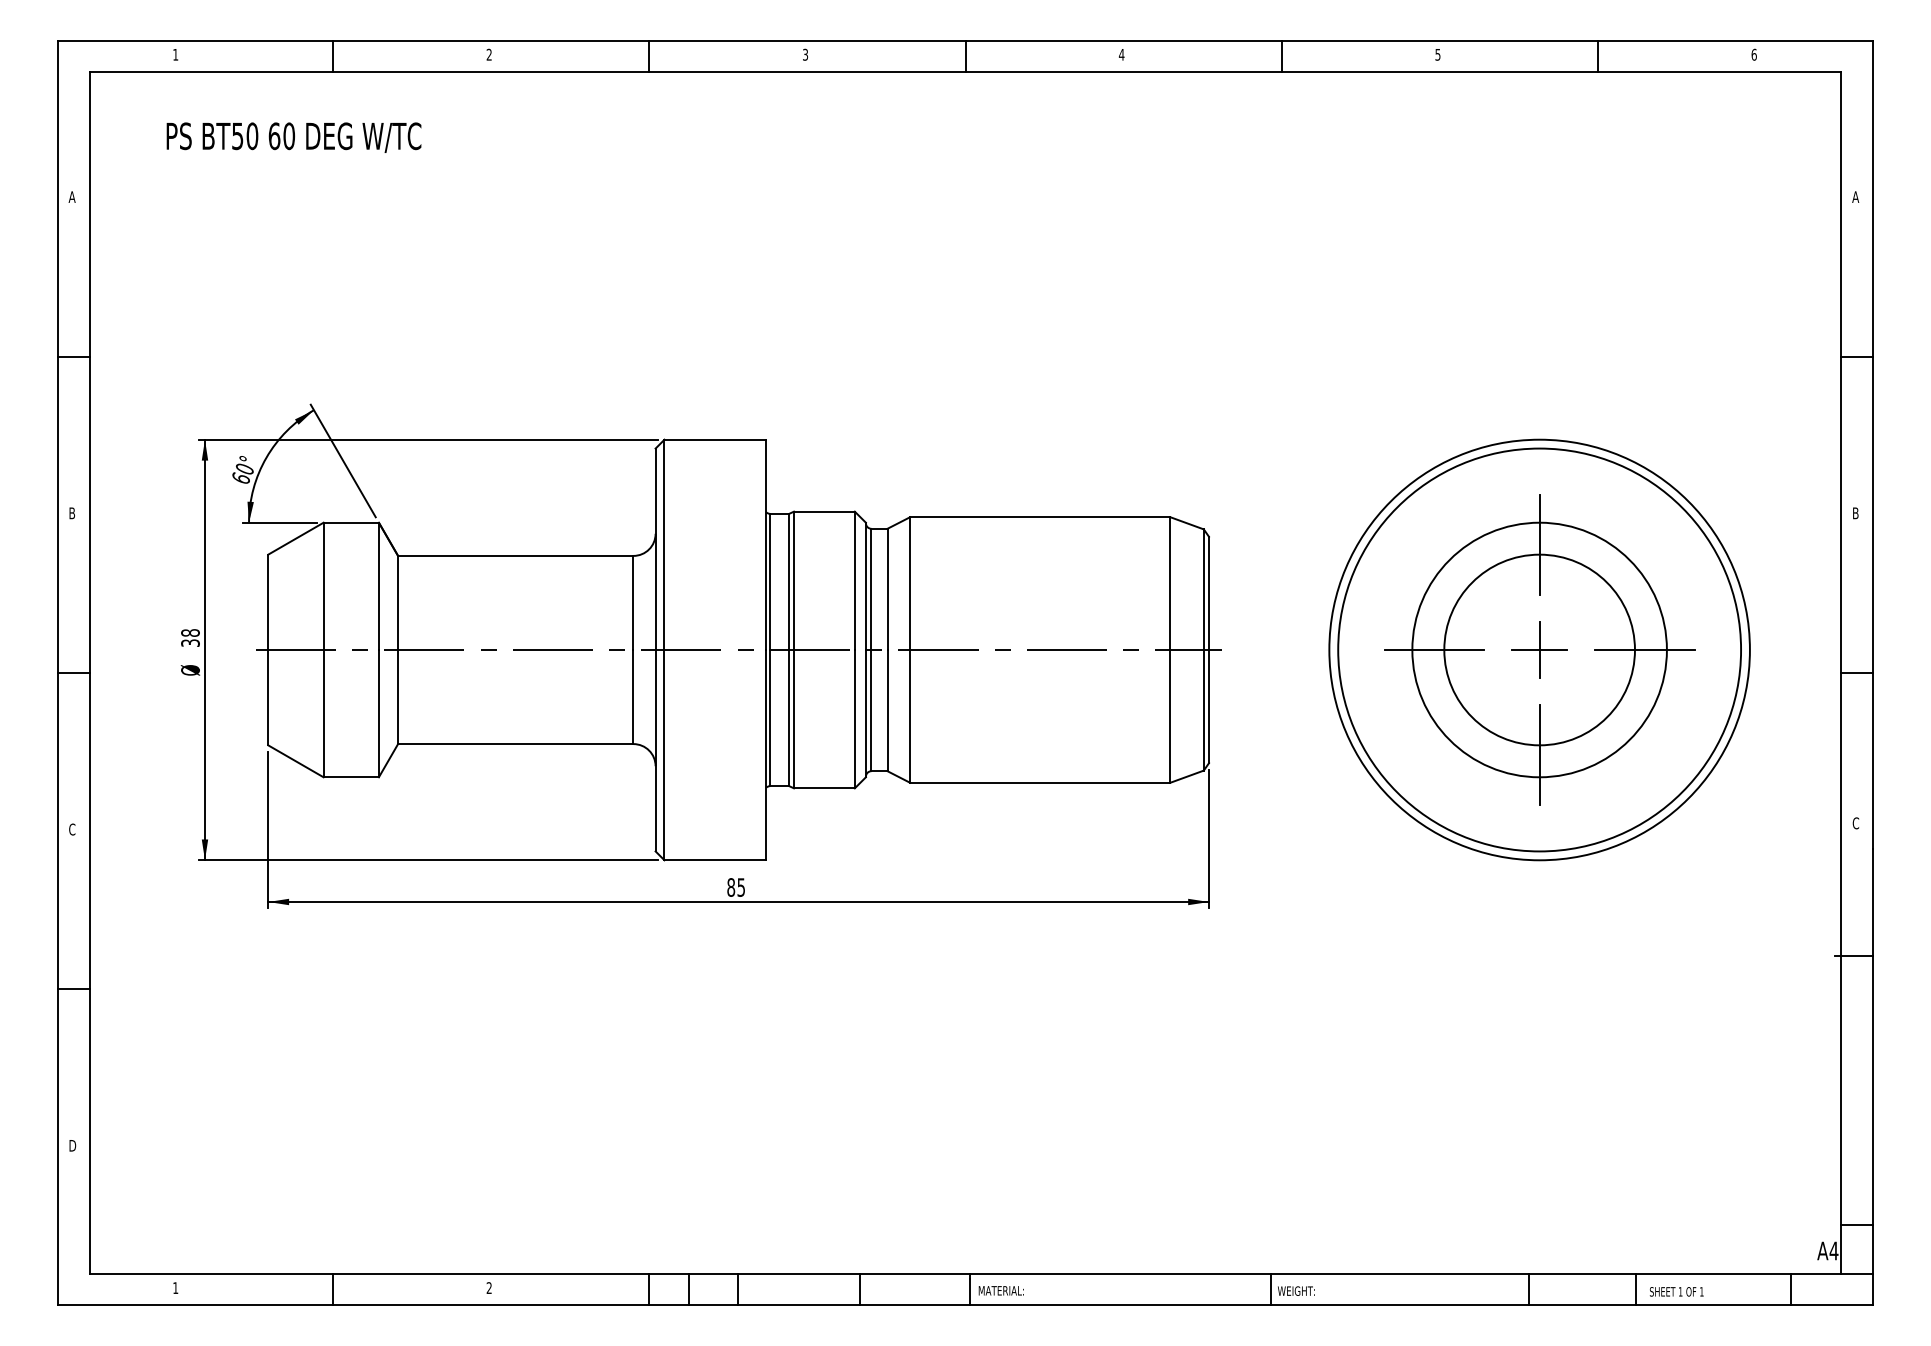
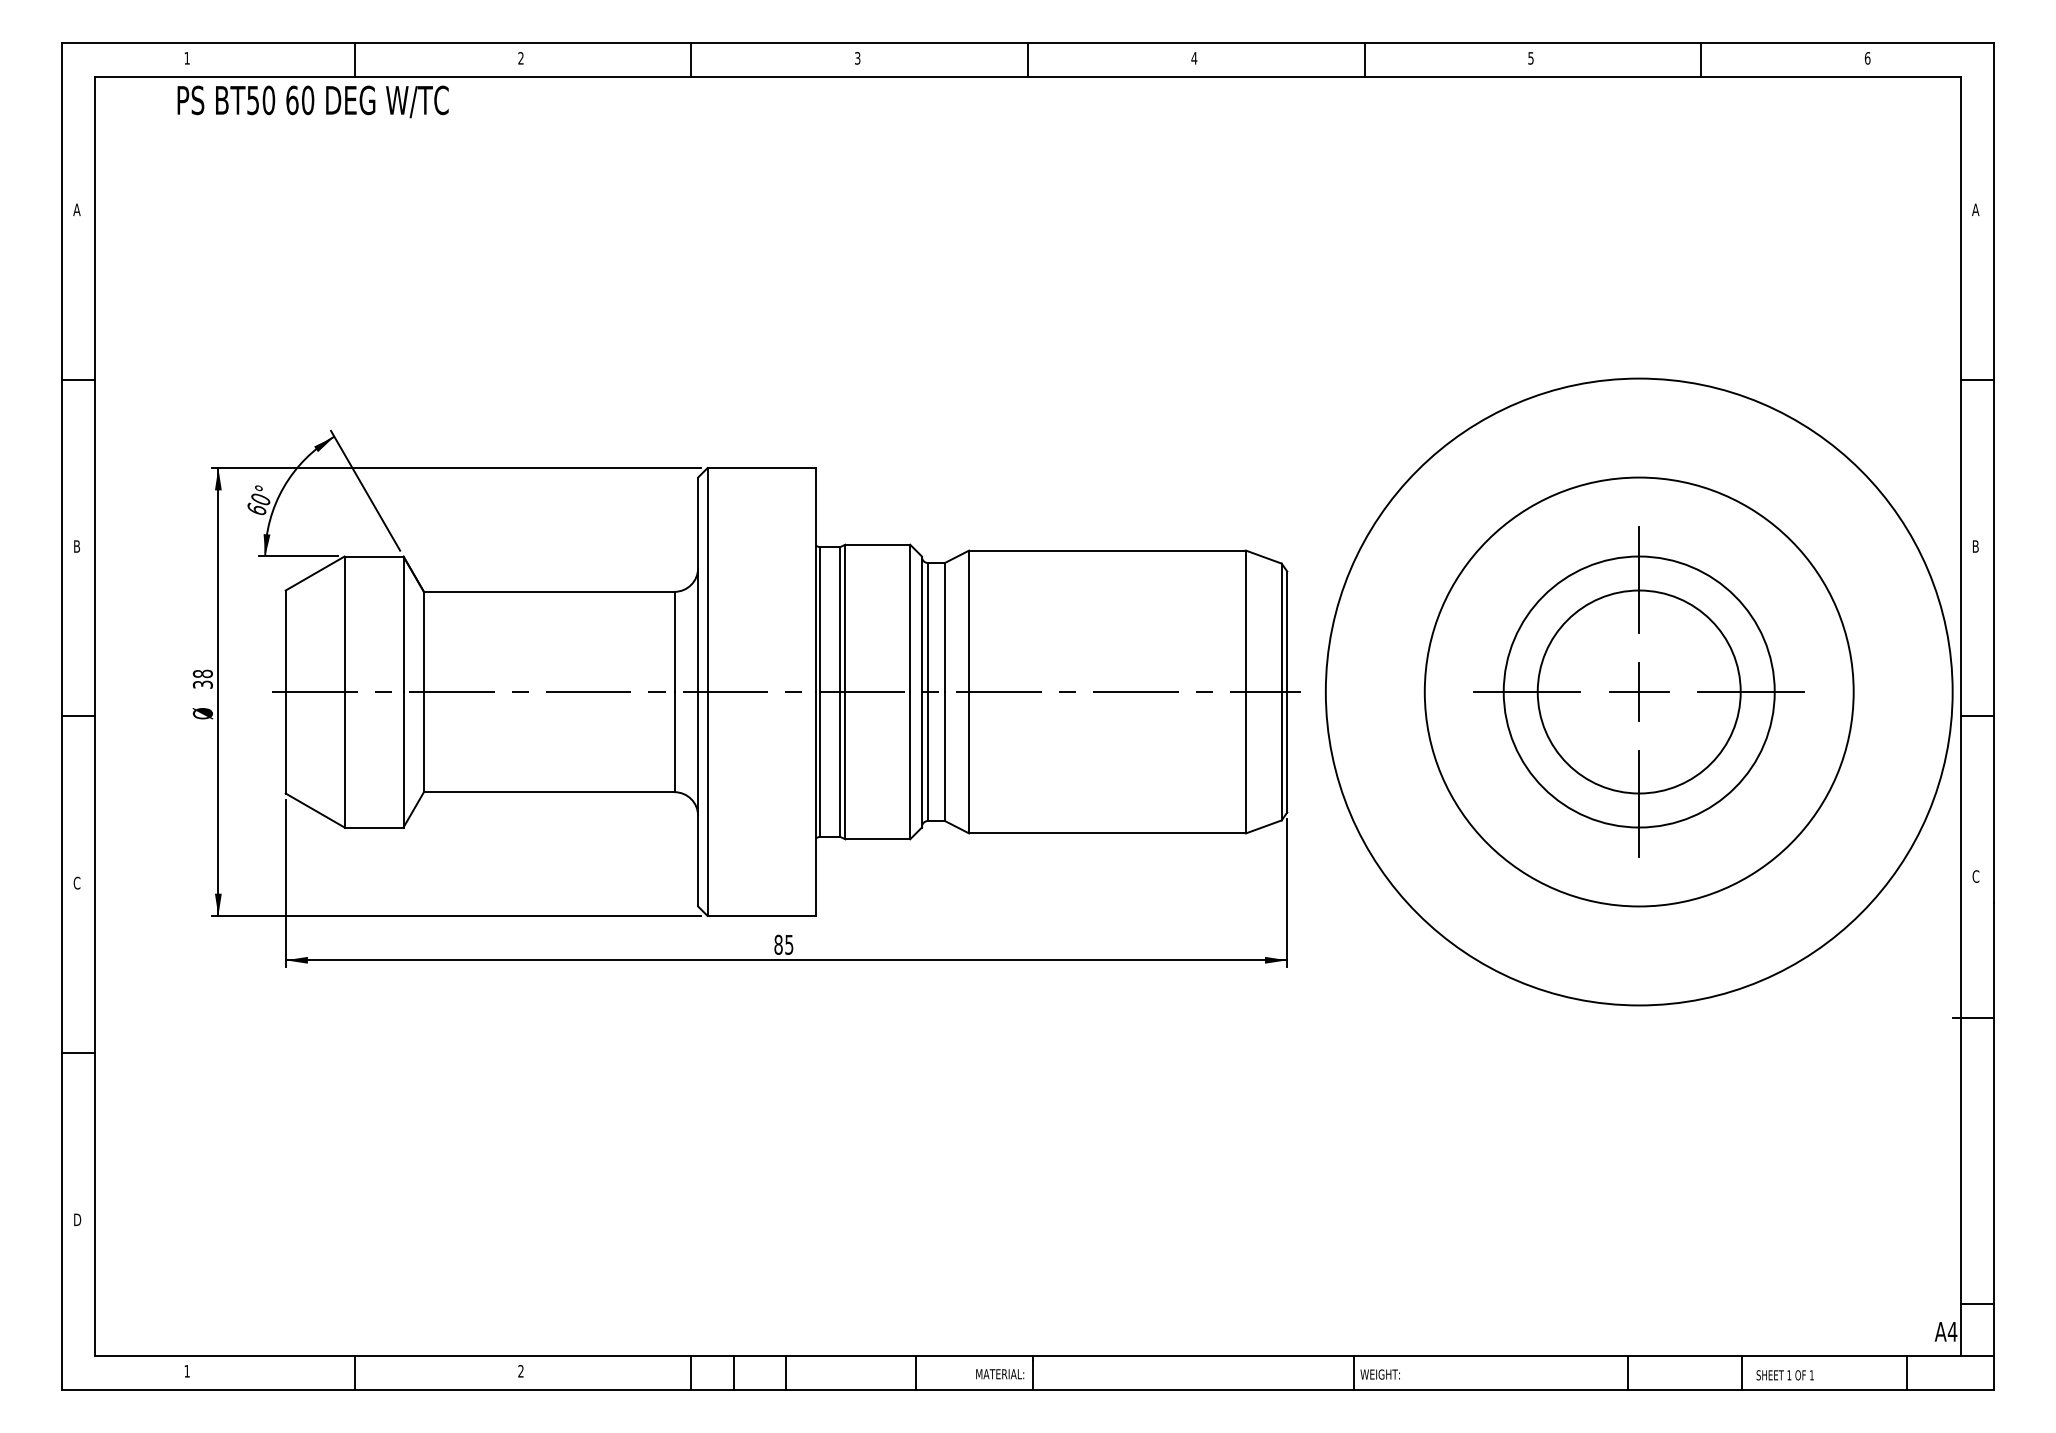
text: (293, 137) -> (312, 101), moved
circle: (1539, 649) -> (1639, 691), size x1.4
text: (1000, 1290) -> (999, 1373), moved

